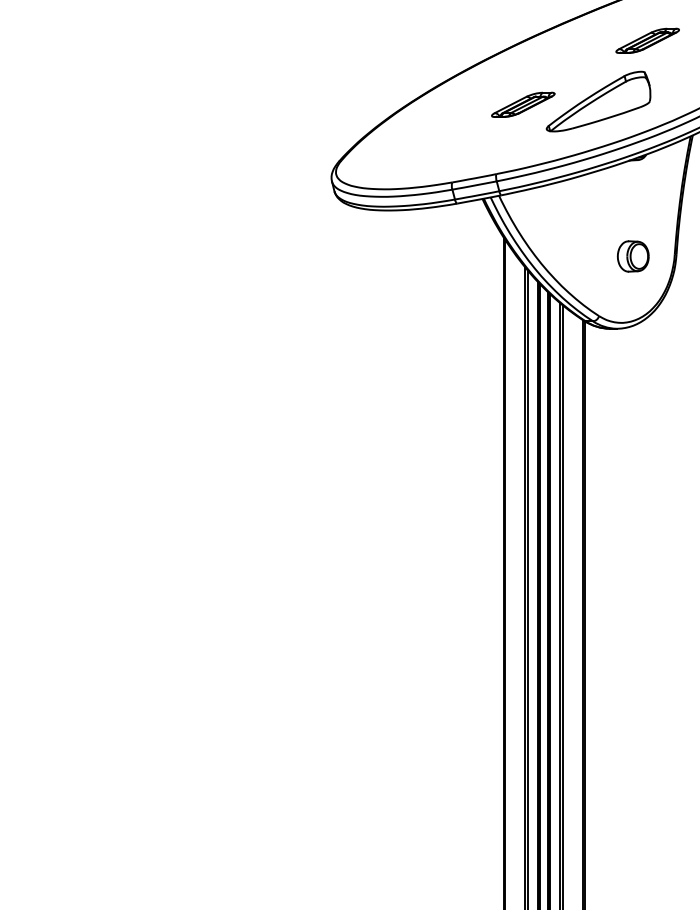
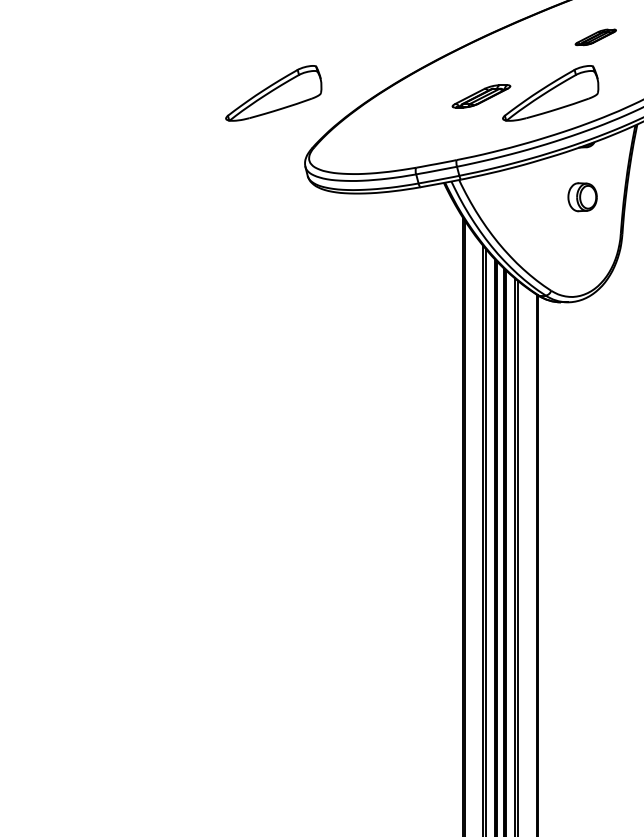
part: (647, 40) -> (595, 37), size x0.7
part: (297, 101) -> (273, 93), added
part: (633, 256) -> (582, 197), moved

